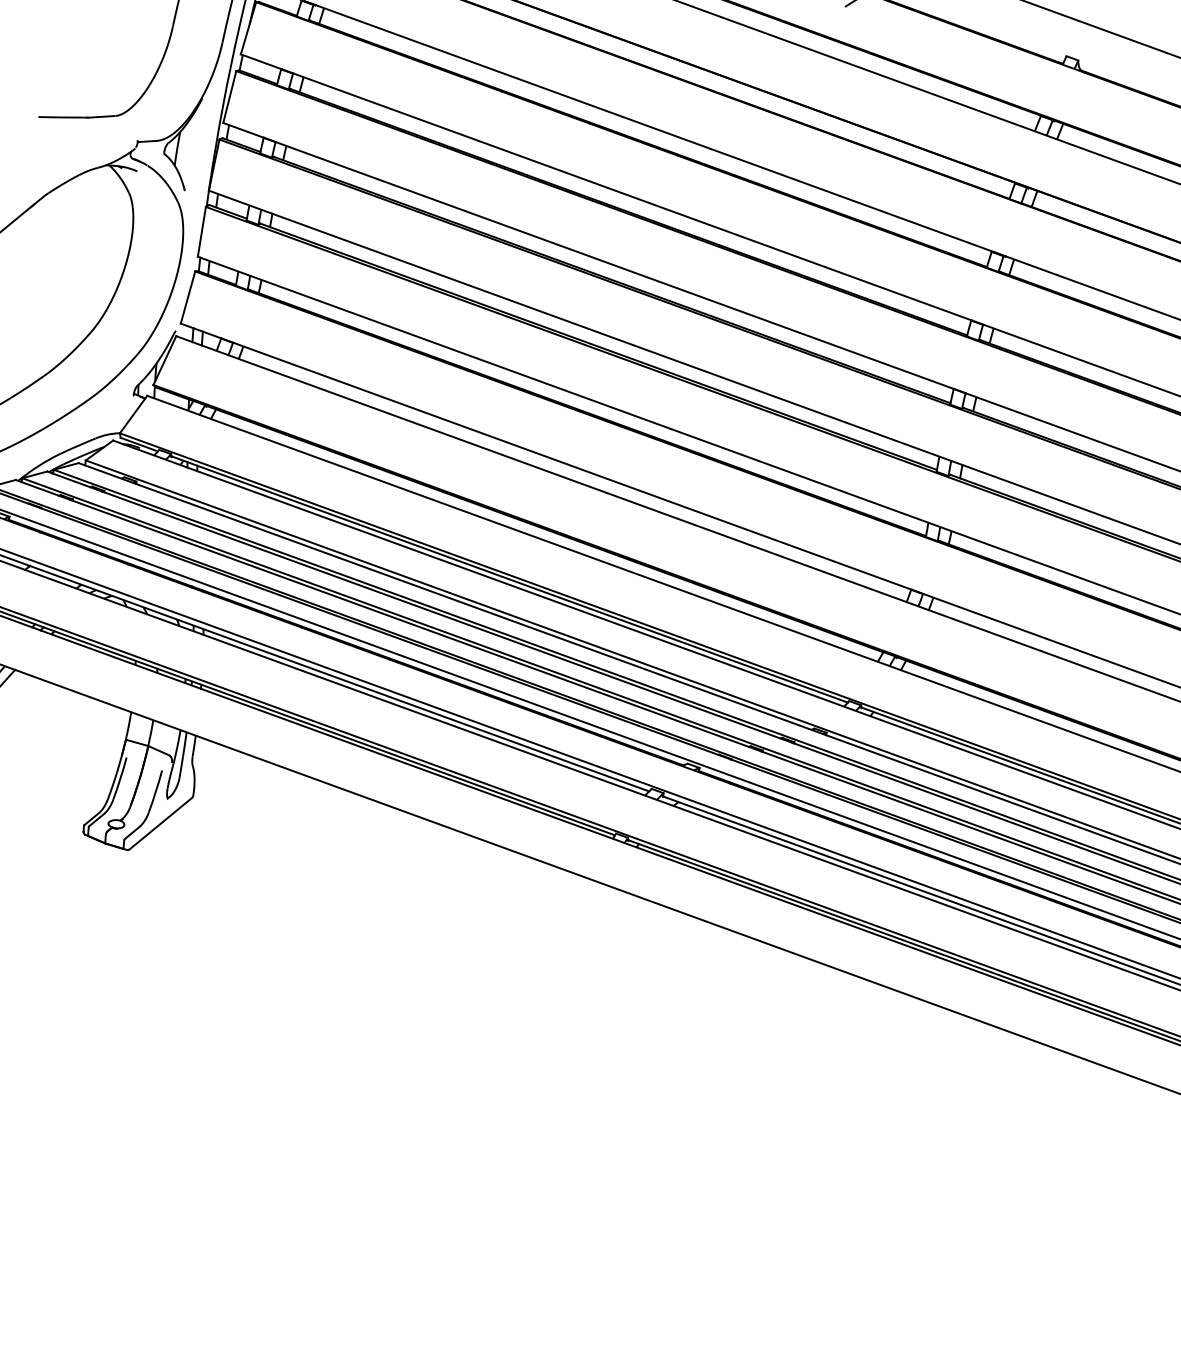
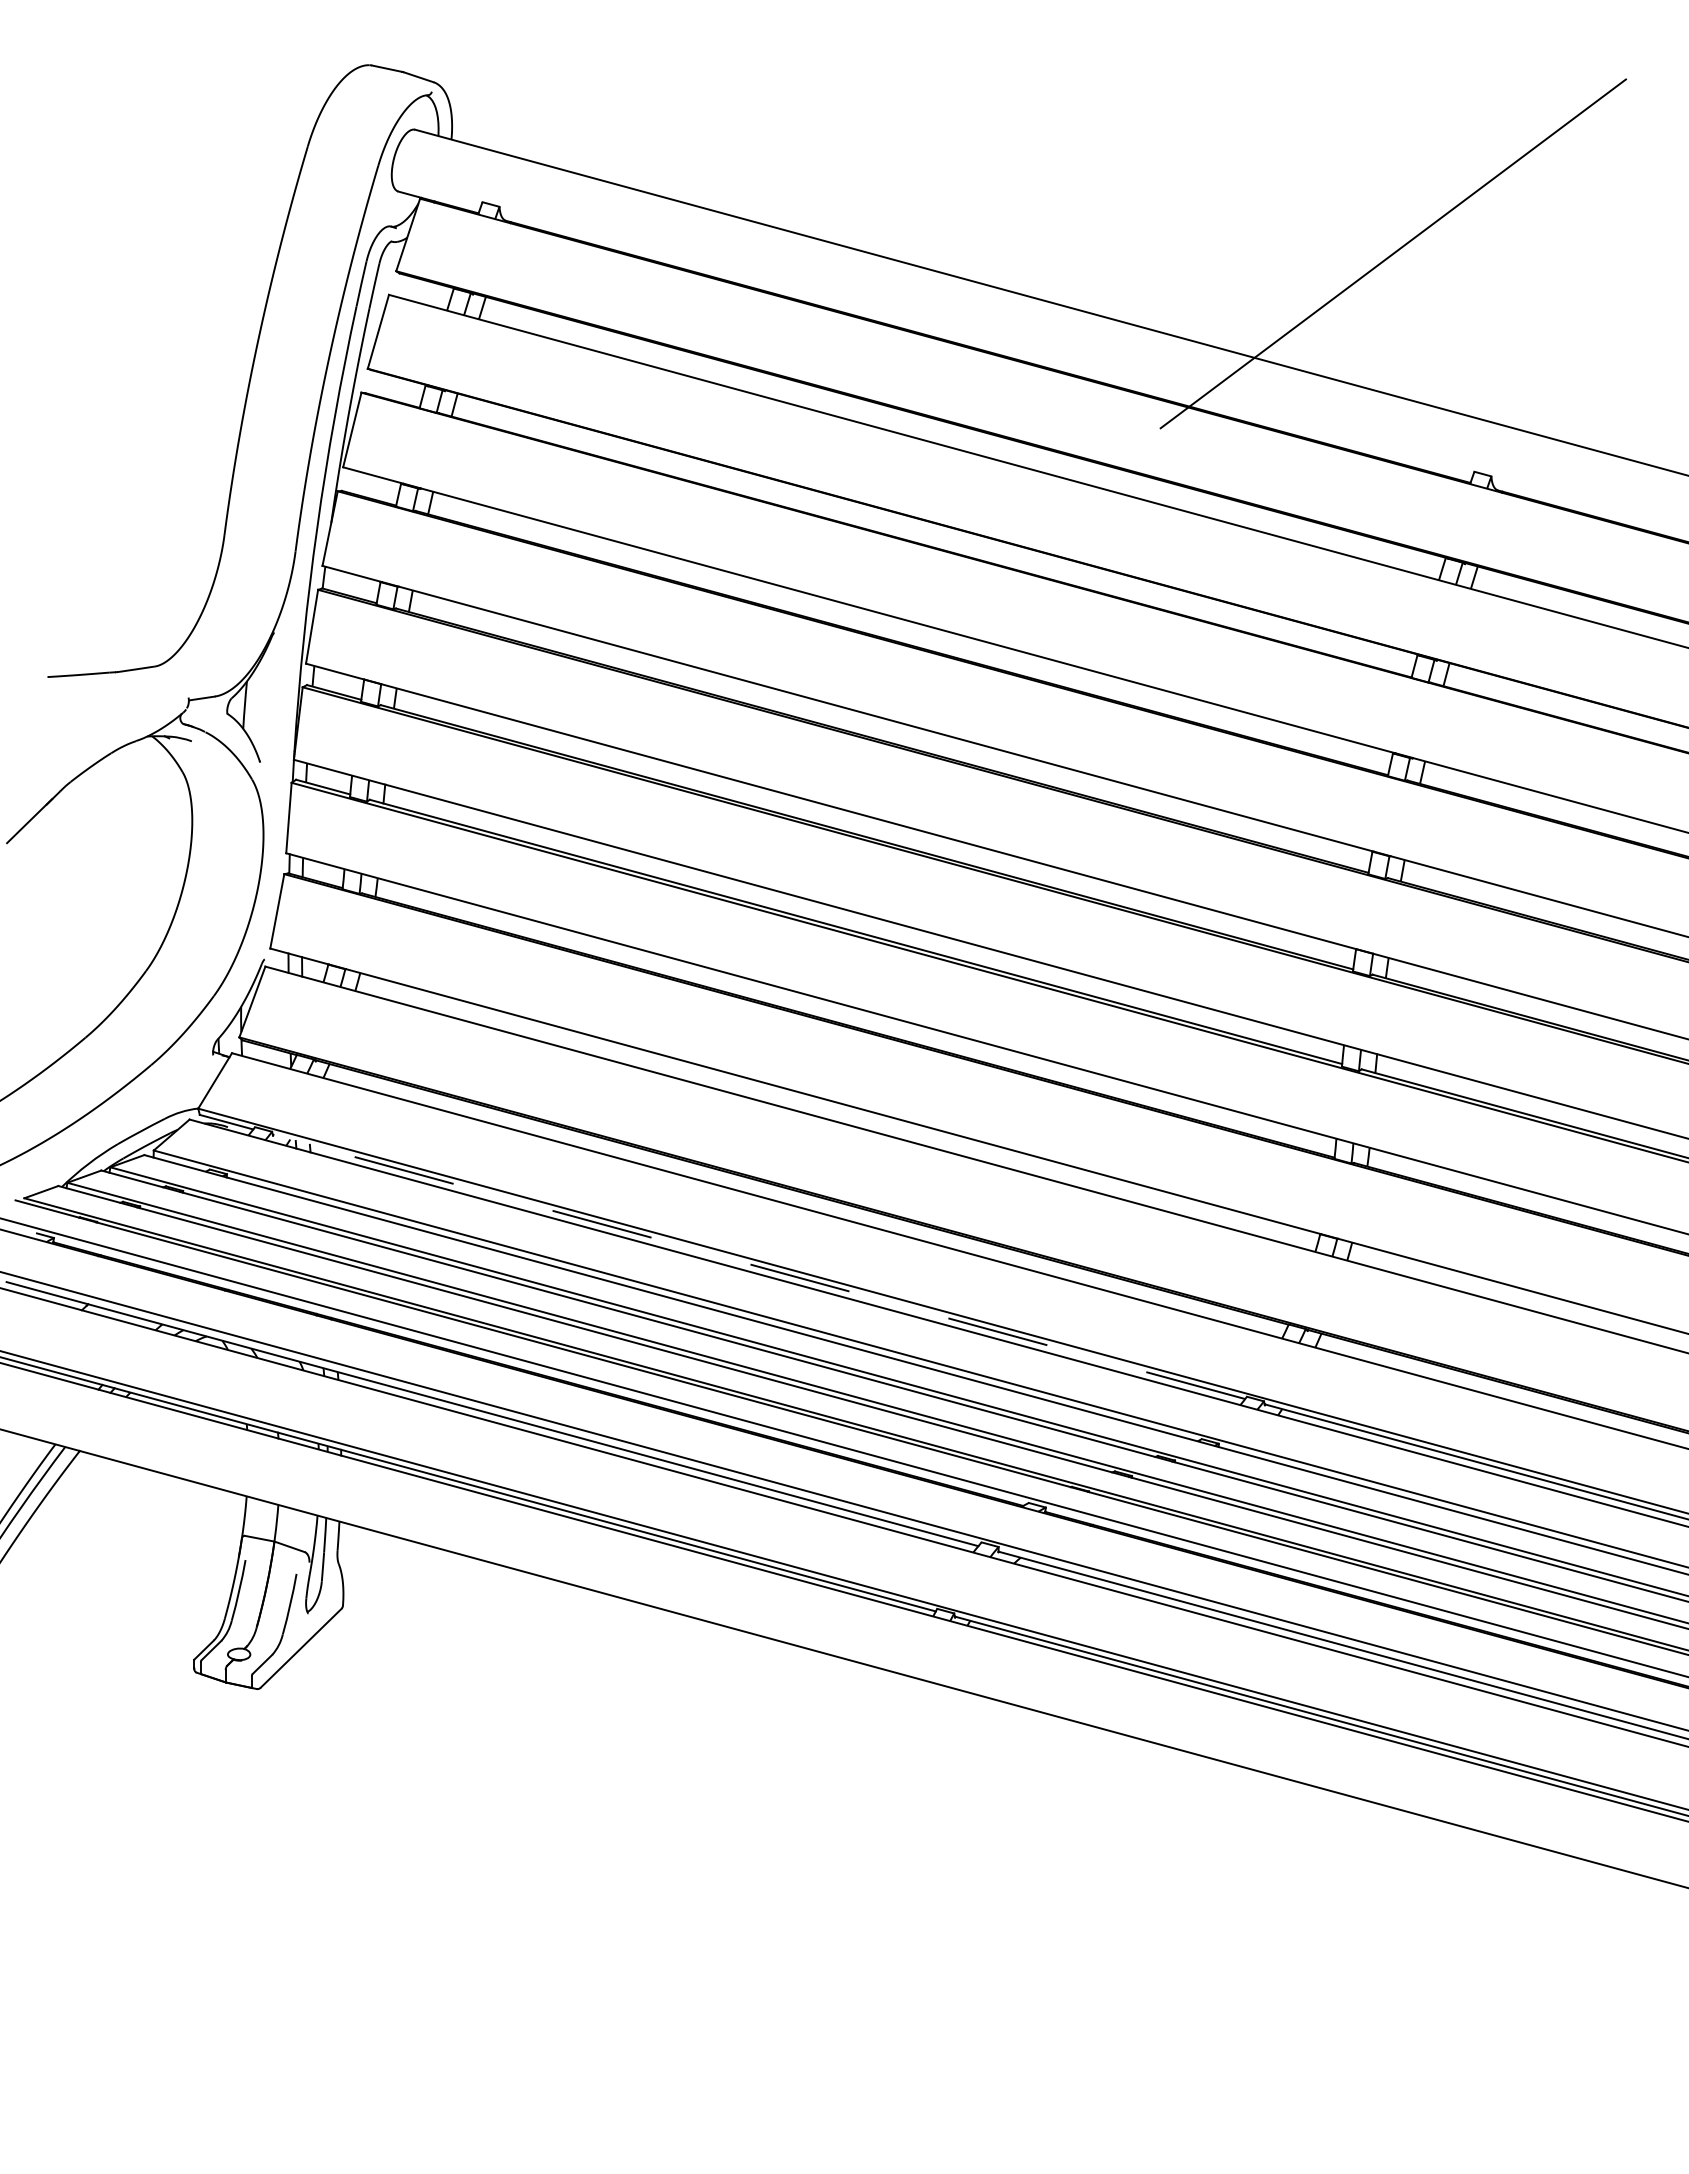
line: (510, 579) -> (759, 1266), solid -> dashed

